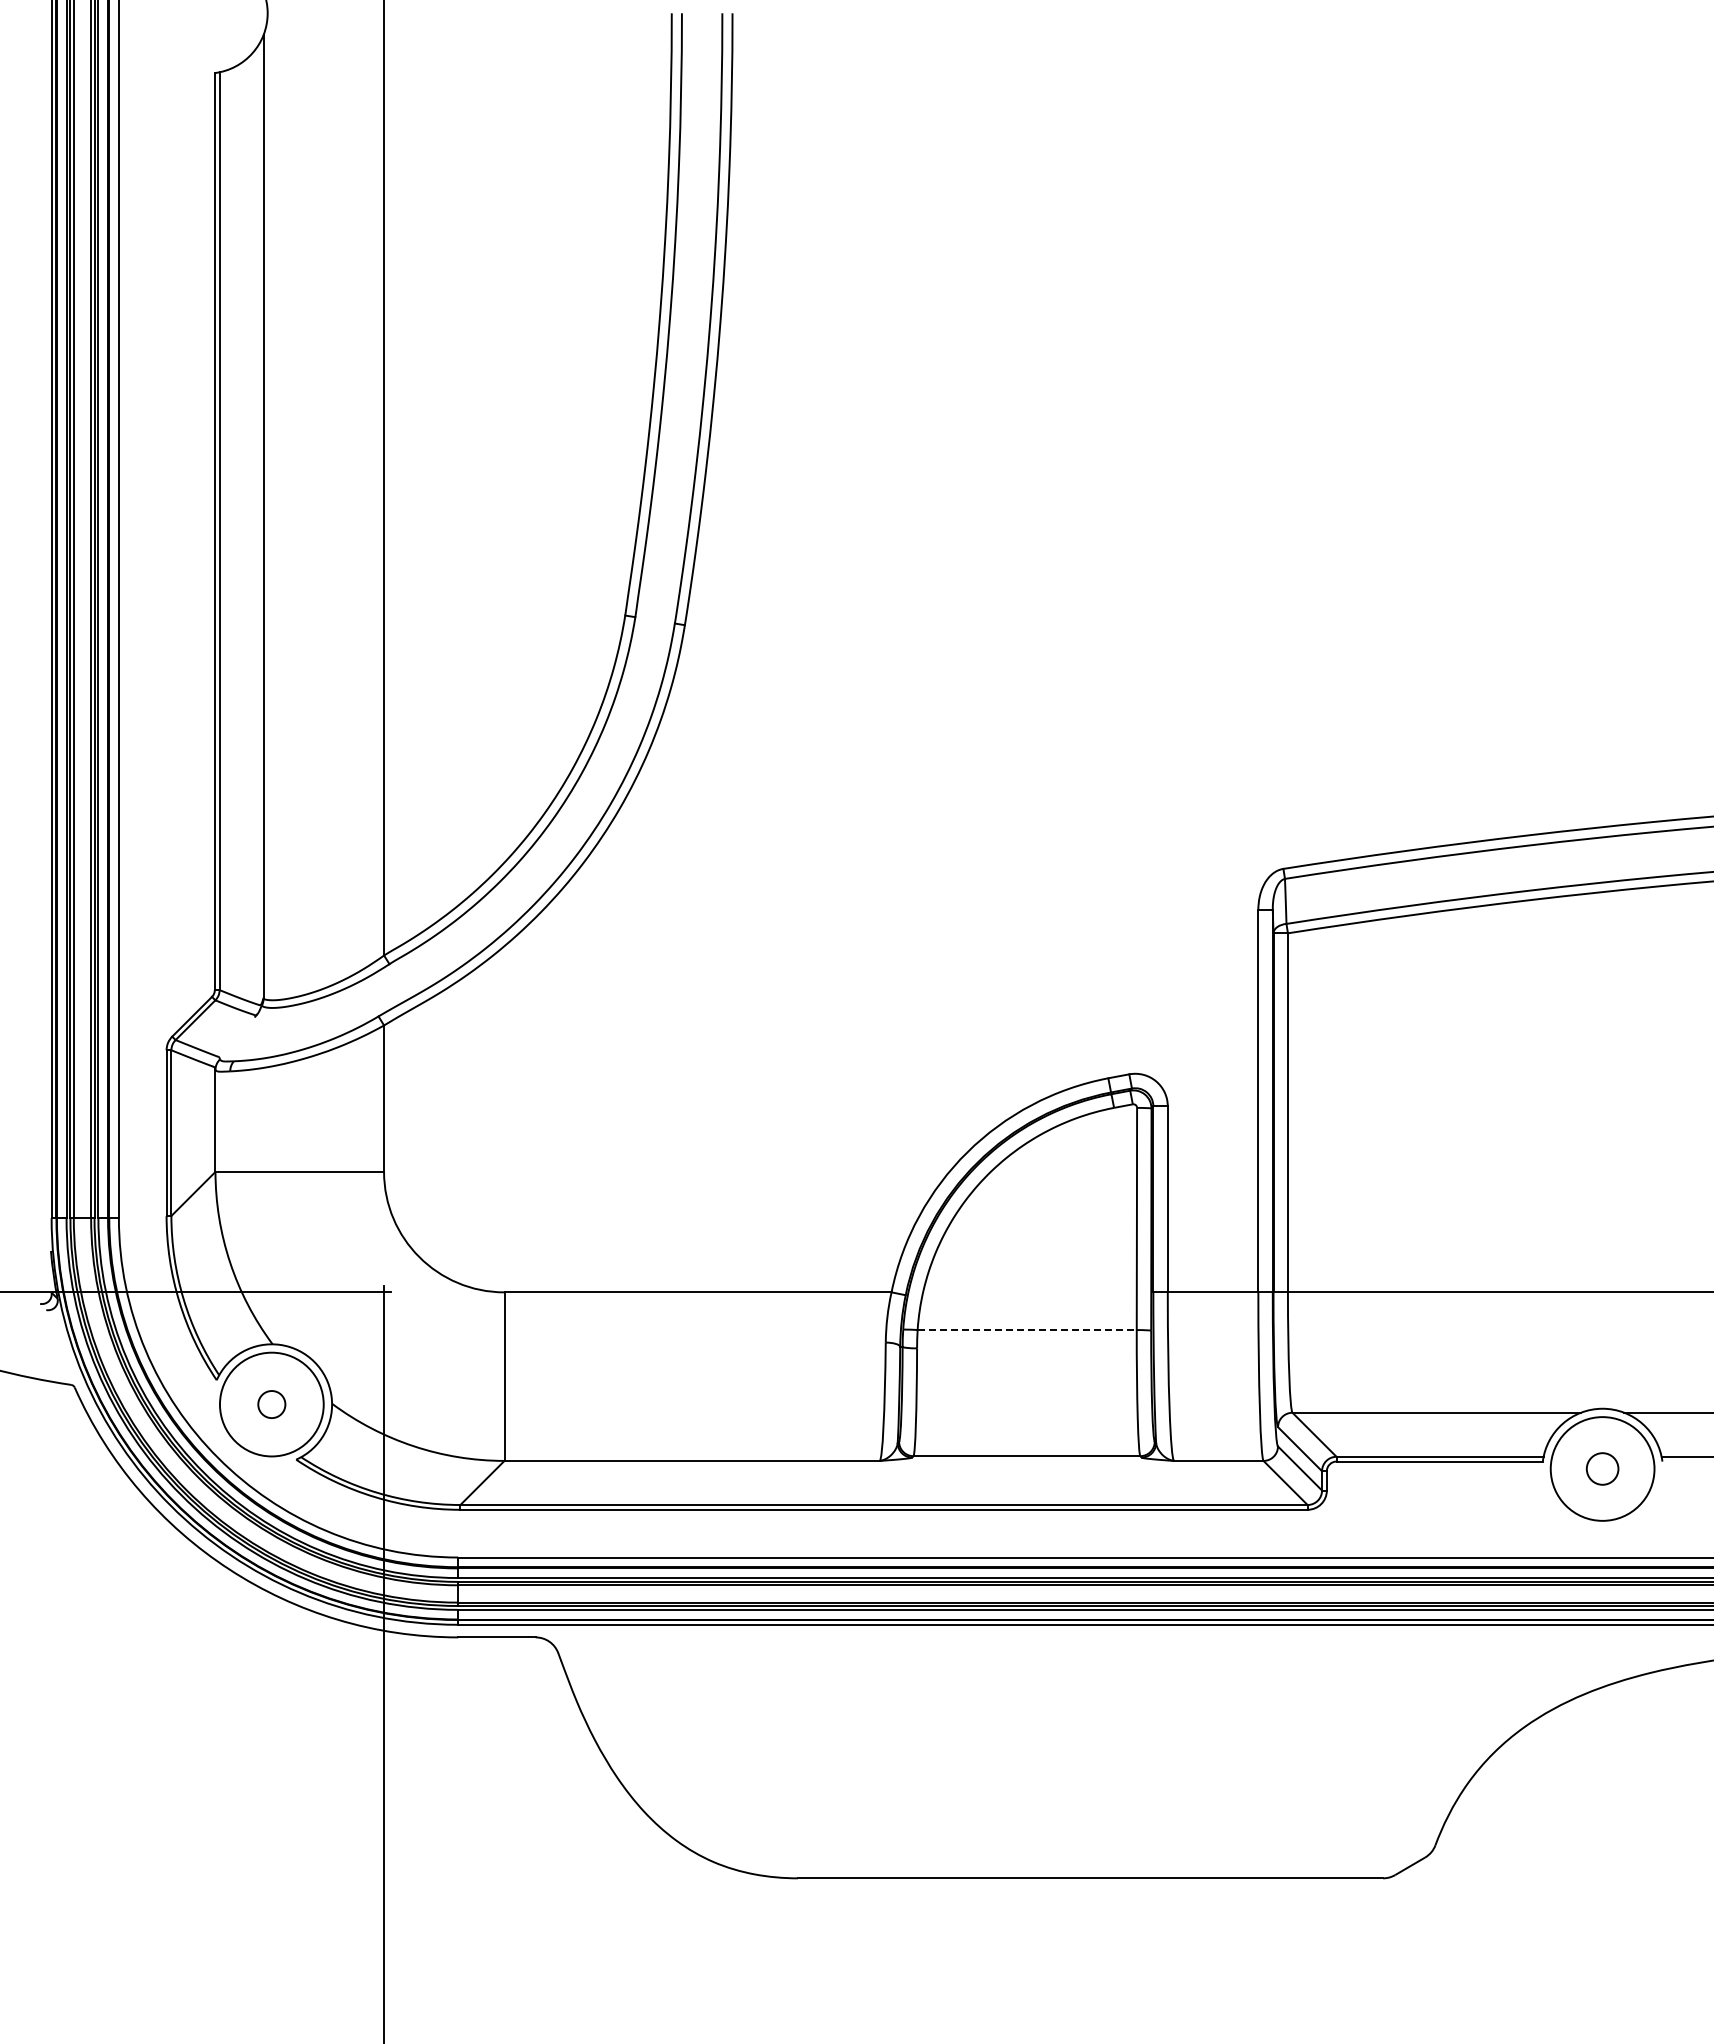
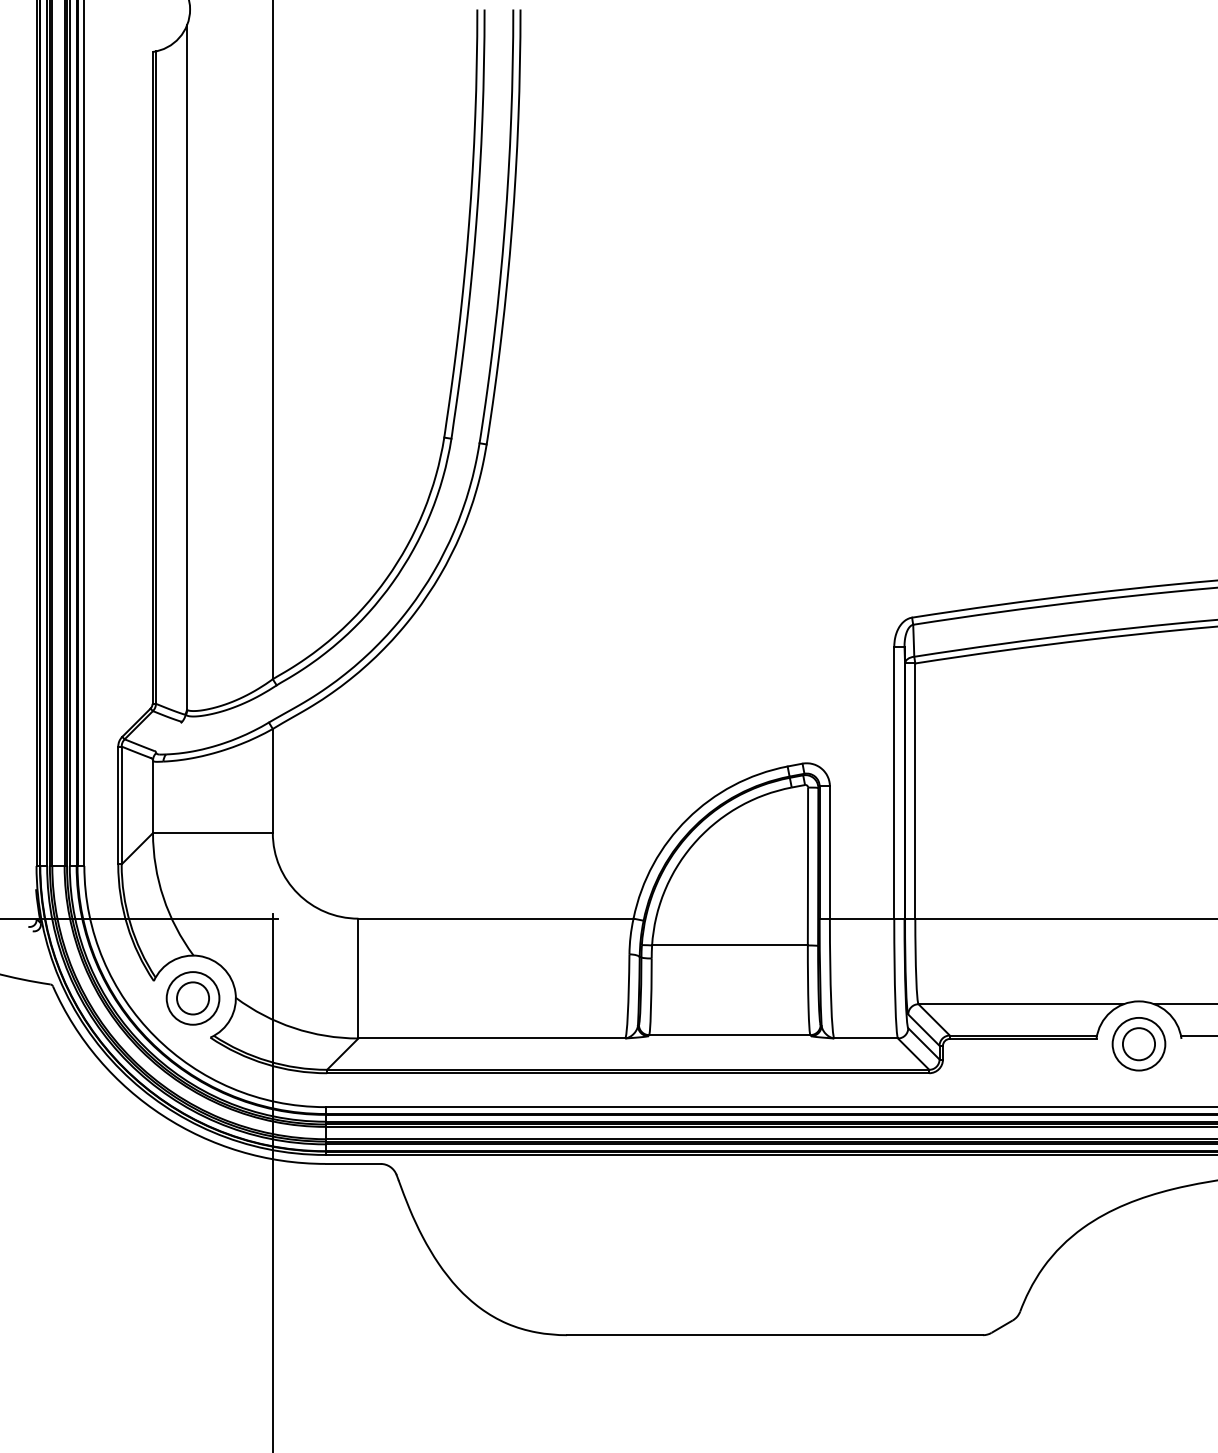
line: (1027, 1330) -> (730, 945), dashed -> solid
circle: (271, 1404) -> (192, 998), size x0.71
circle: (271, 1404) -> (192, 998), size x1.67
circle: (1602, 1468) -> (1138, 1043), size x0.71
circle: (1602, 1468) -> (1138, 1043), size x1.43

